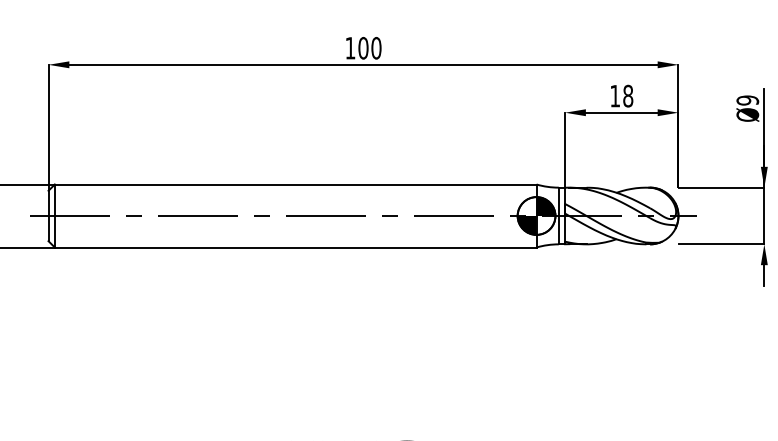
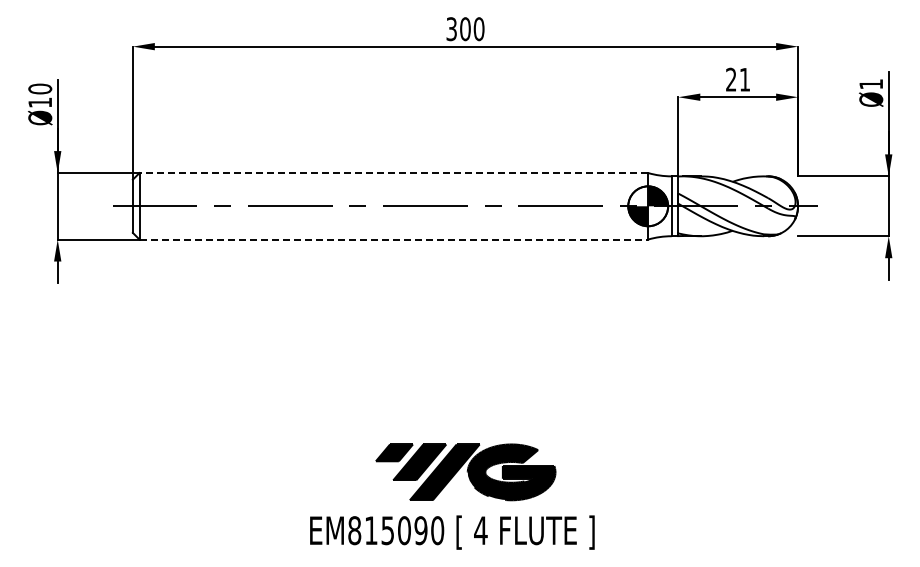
text: (350, 48) -> (451, 29), 100 -> 300
text: (622, 95) -> (738, 79), 18 -> 21
text: (748, 100) -> (871, 84), Ø9 -> Ø1
line: (295, 184) -> (393, 173), solid -> dashed
line: (296, 247) -> (394, 239), solid -> dashed

